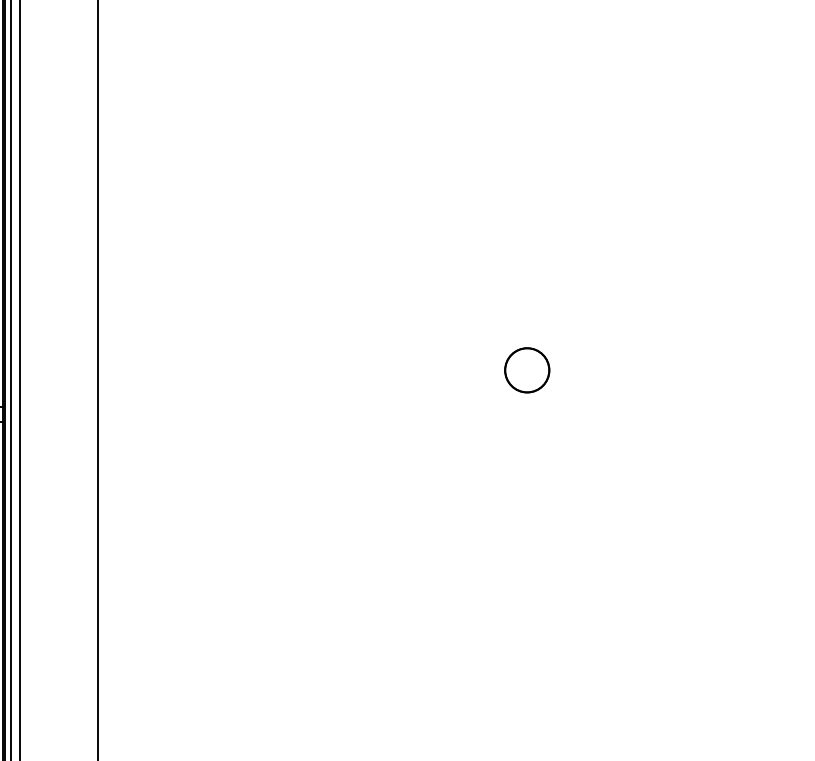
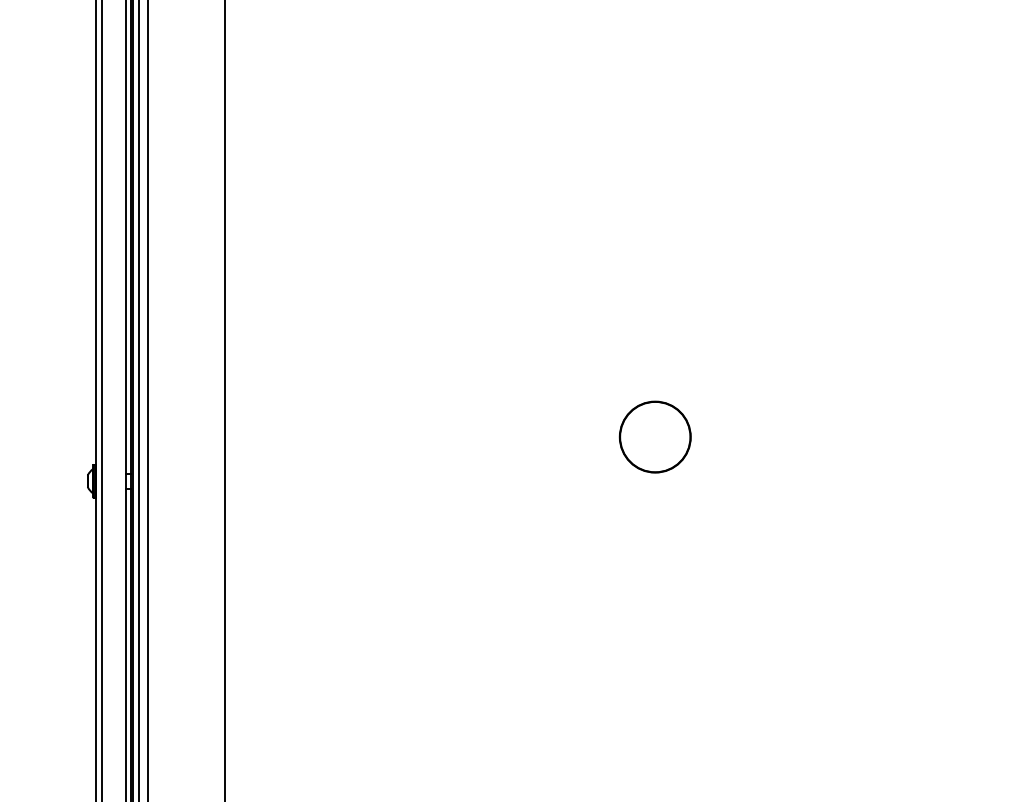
circle: (526, 369) -> (654, 436), size x1.6

